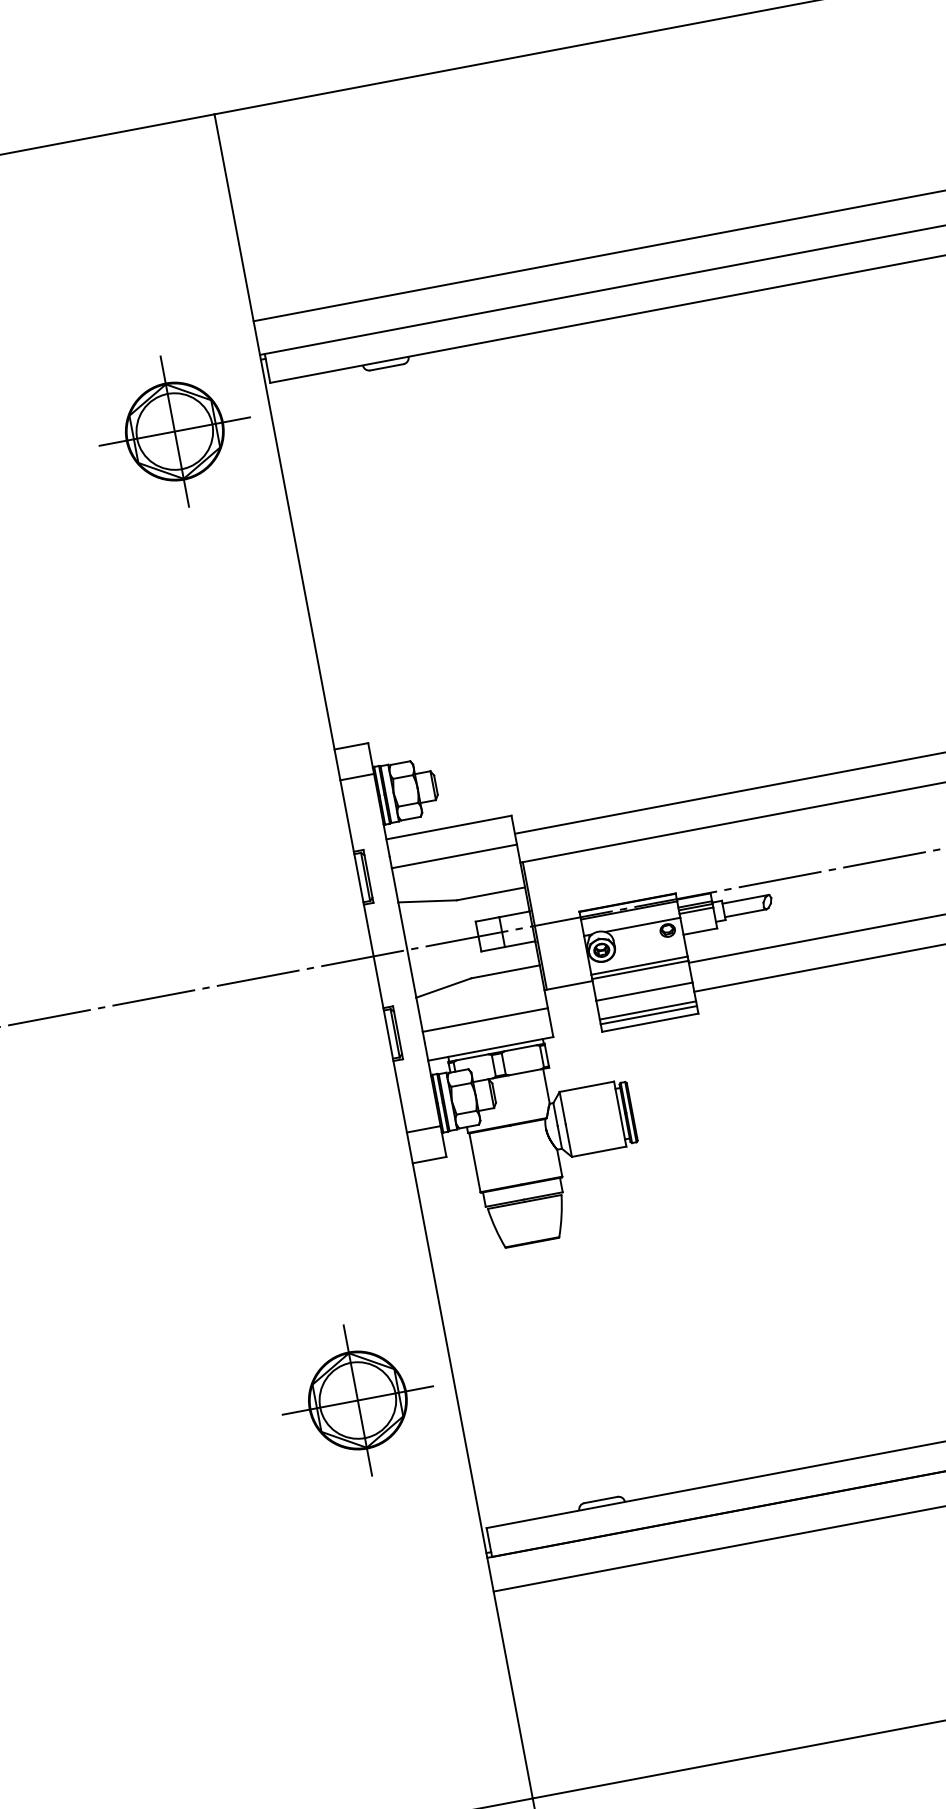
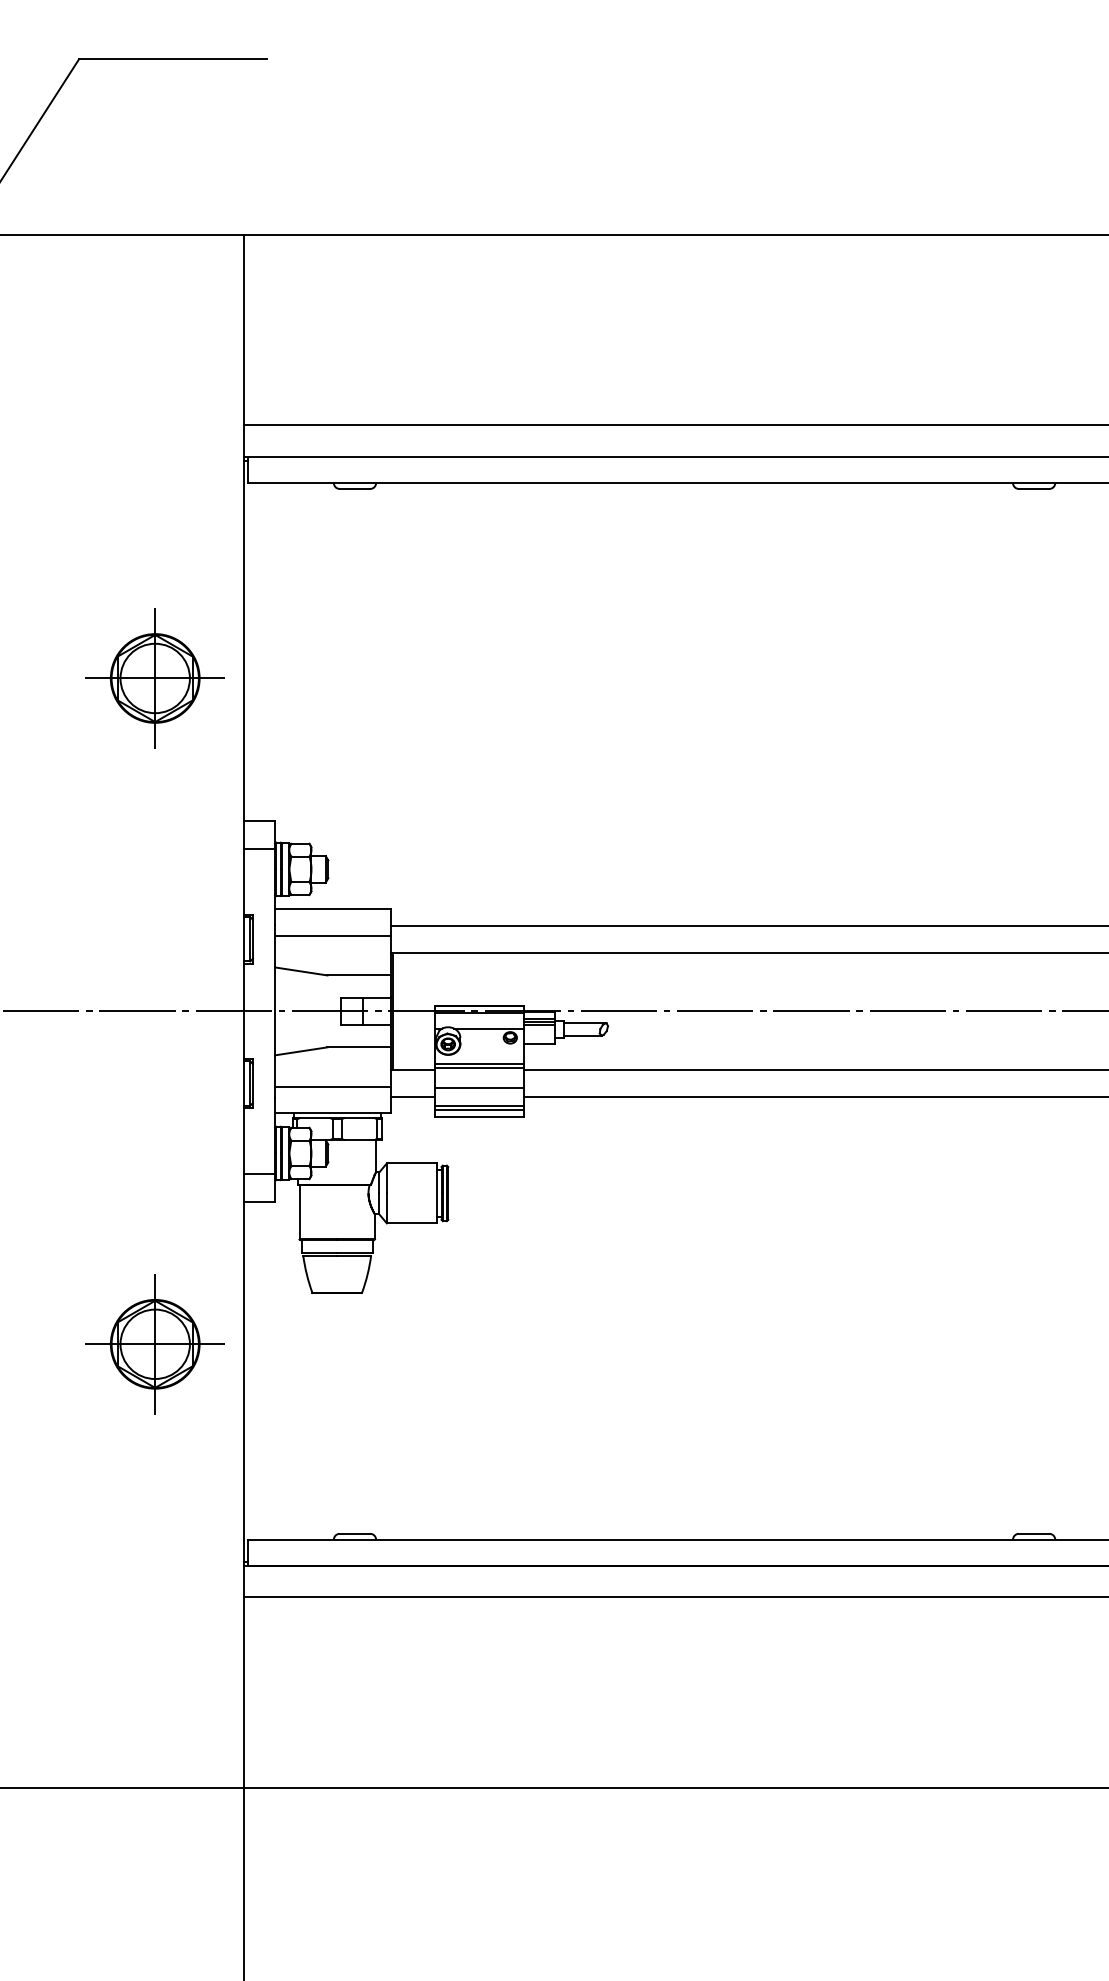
part: (174, 431) -> (154, 678), moved
line: (573, 1014) -> (412, 1096), added
part: (357, 1400) -> (154, 1344), moved

